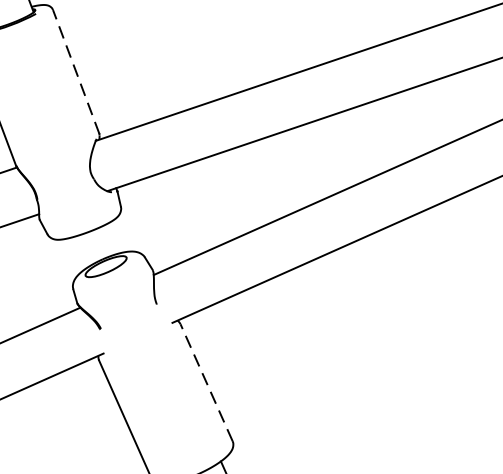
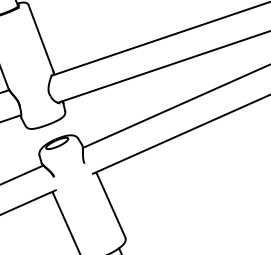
line: (76, 71) -> (41, 38), dashed -> solid
line: (206, 381) -> (111, 205), dashed -> solid

